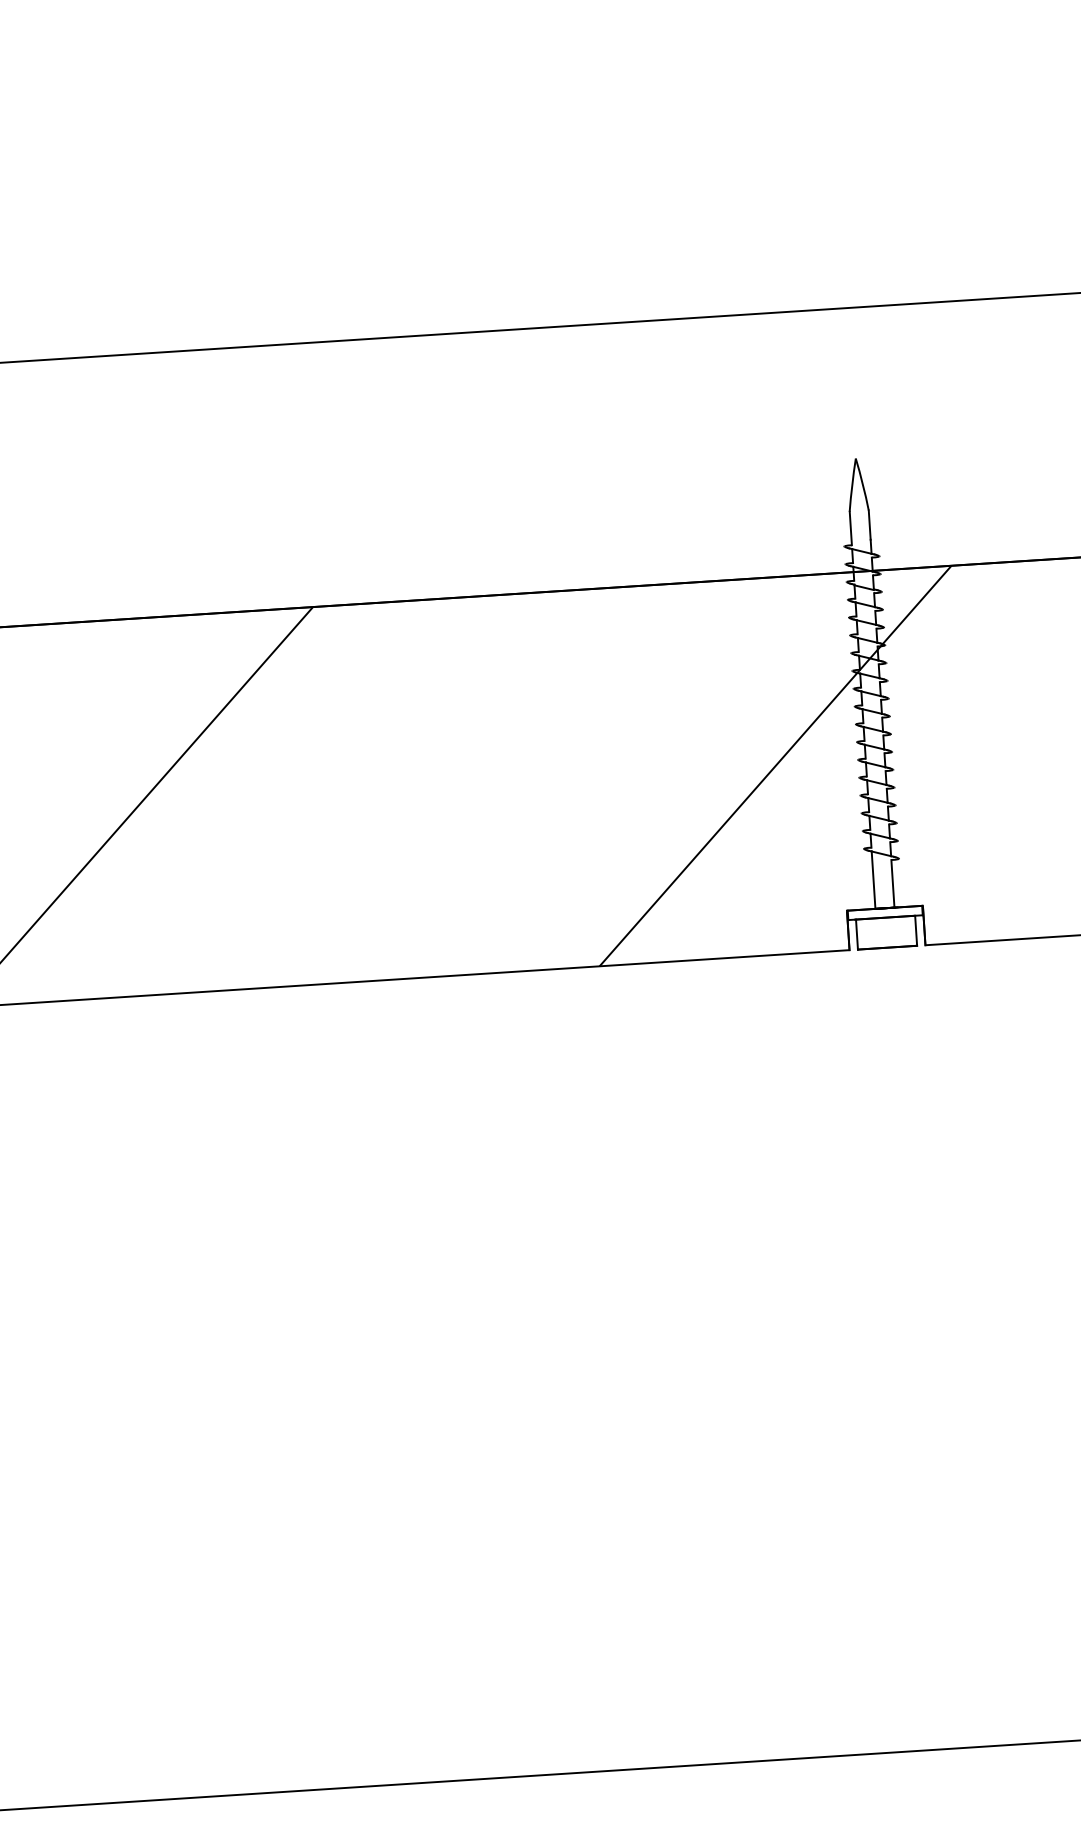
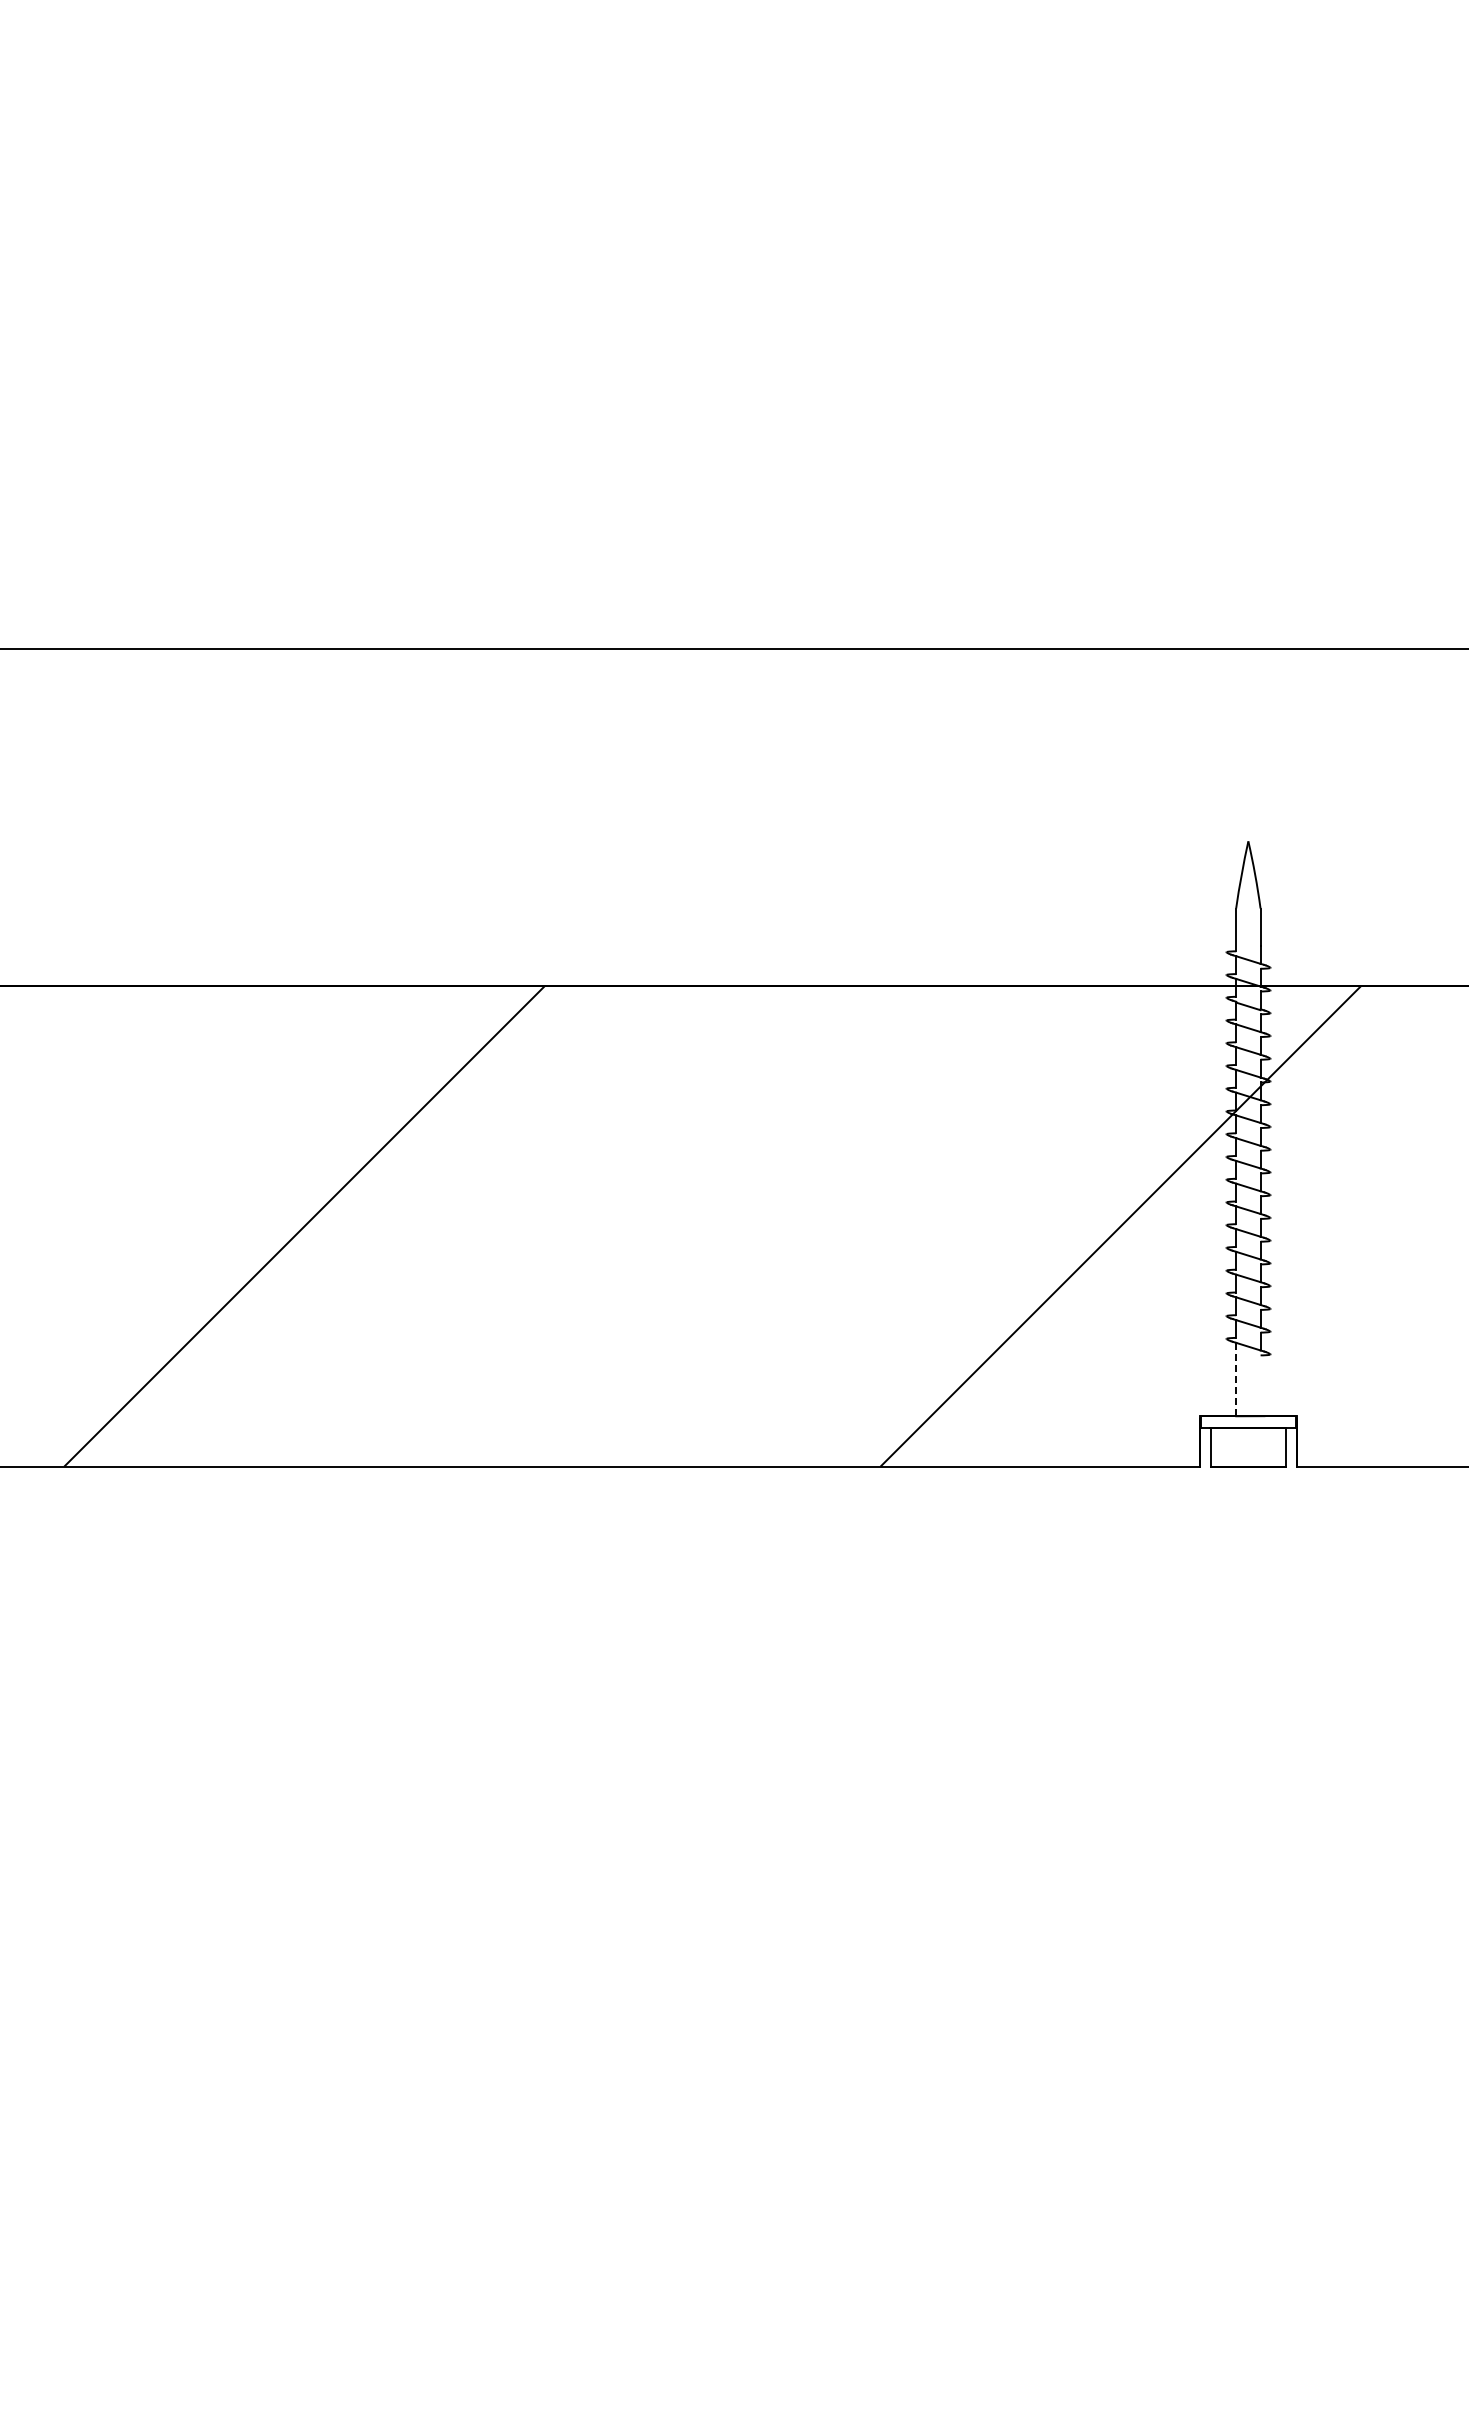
line: (873, 880) -> (1236, 1379), solid -> dashed
line: (892, 883) -> (1260, 1385), removed

